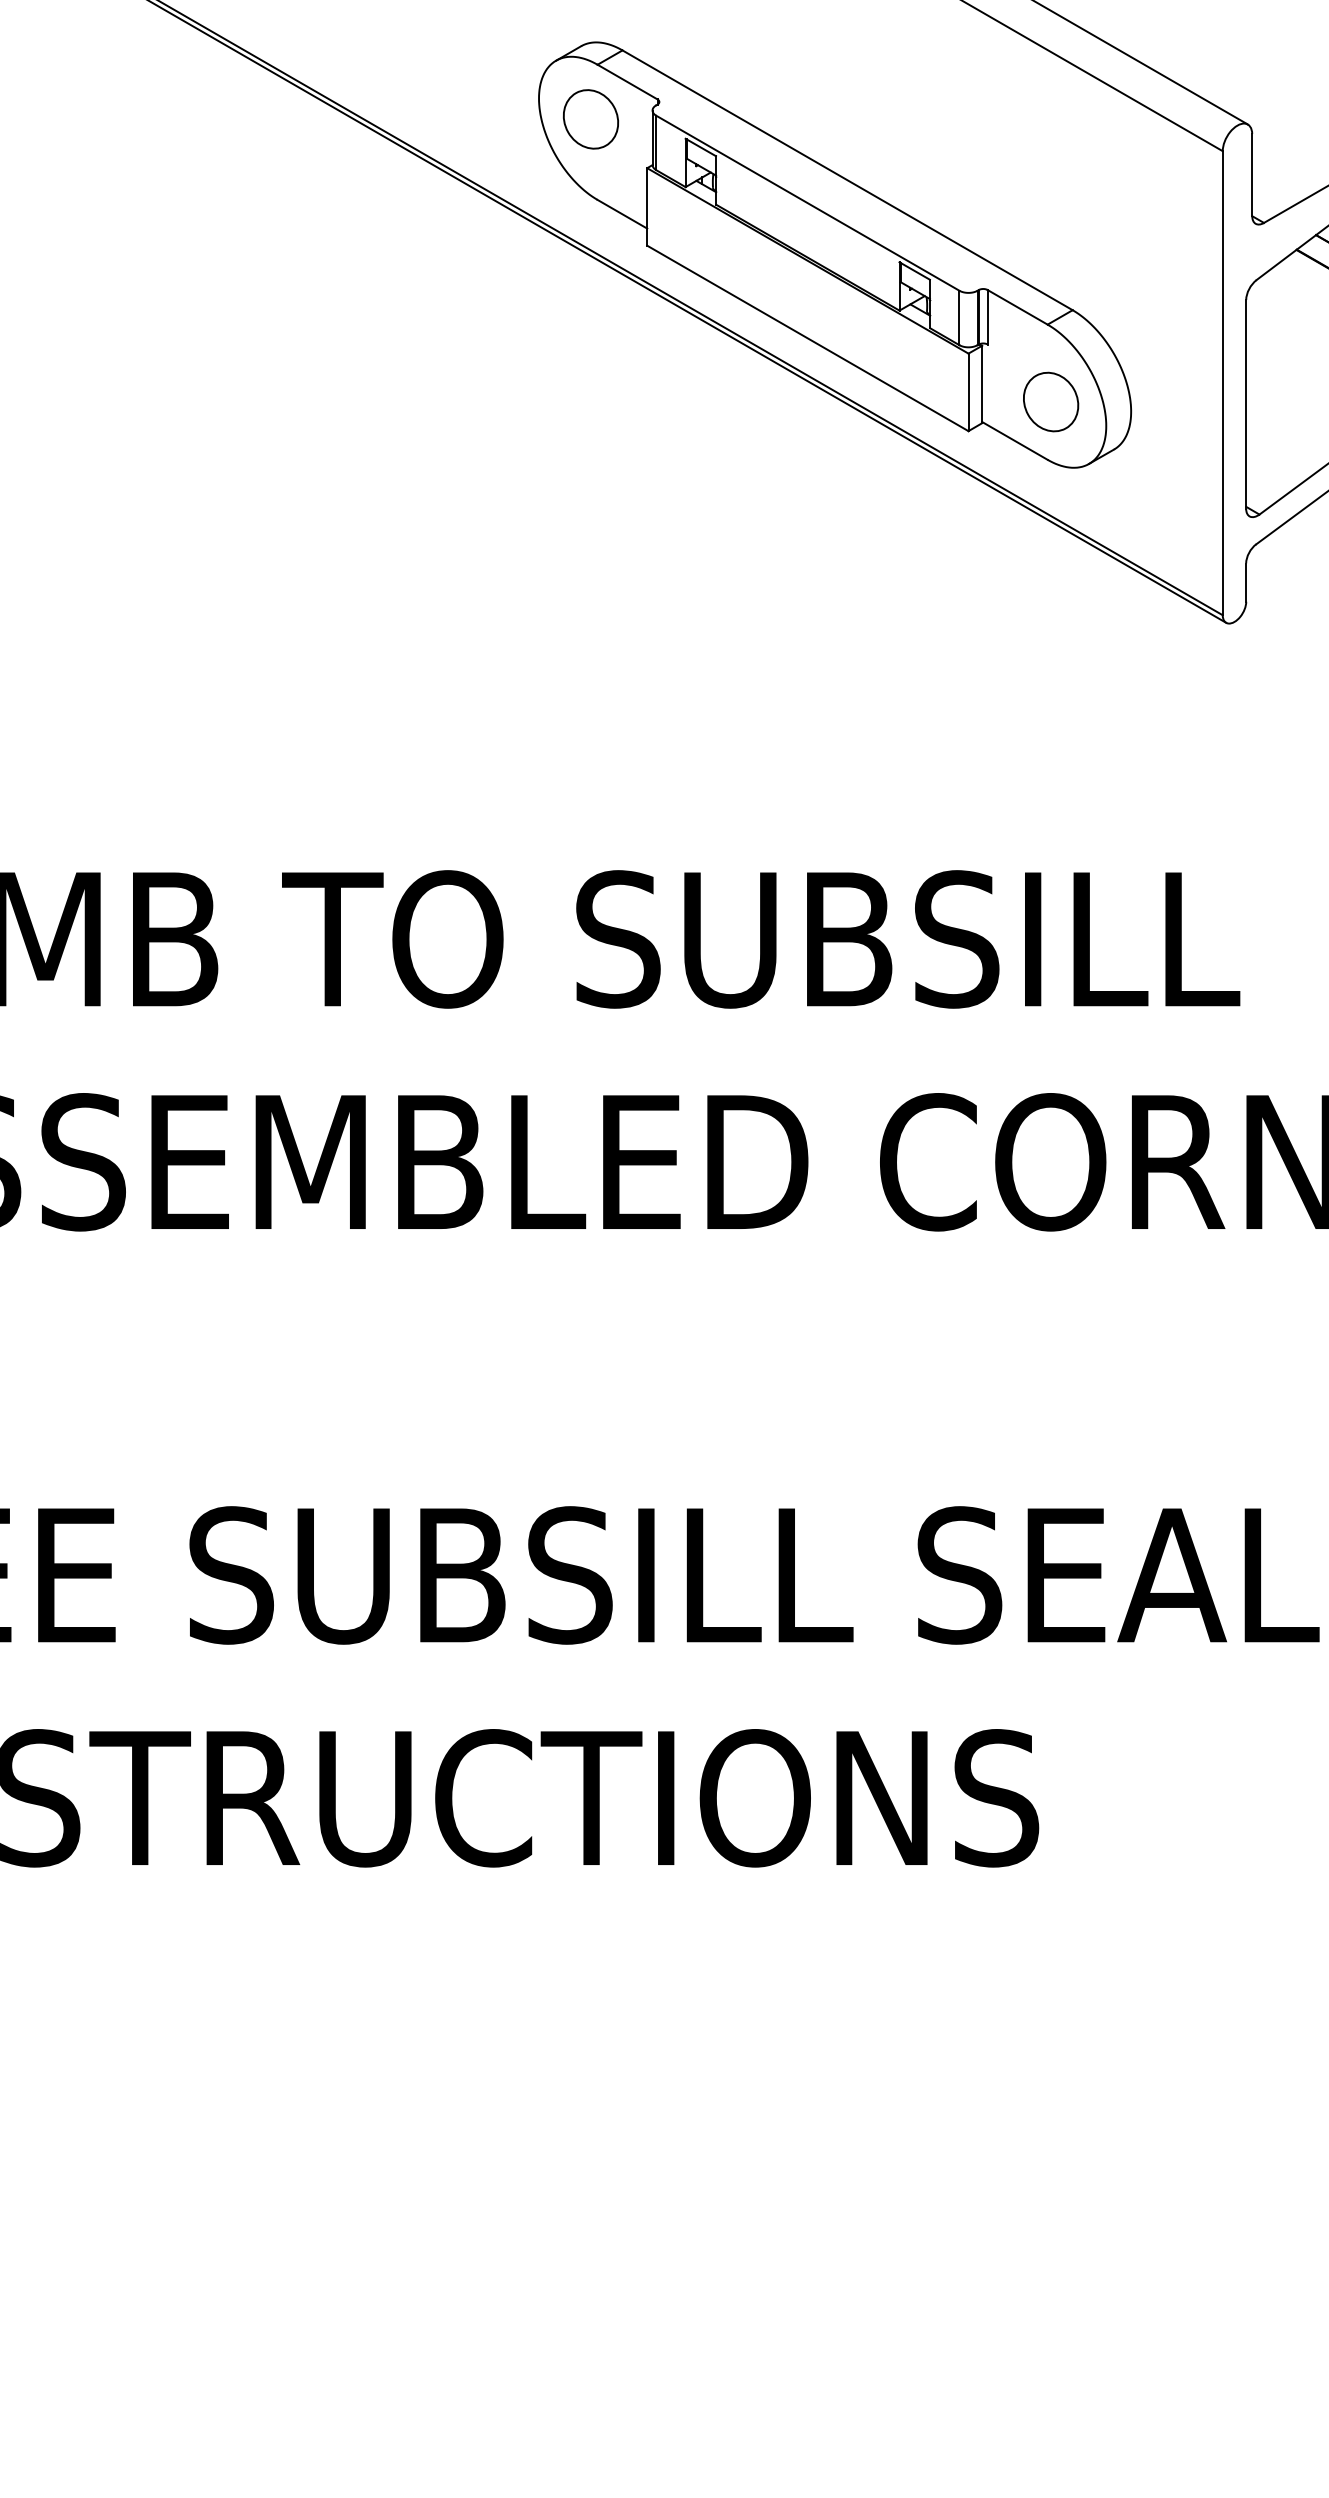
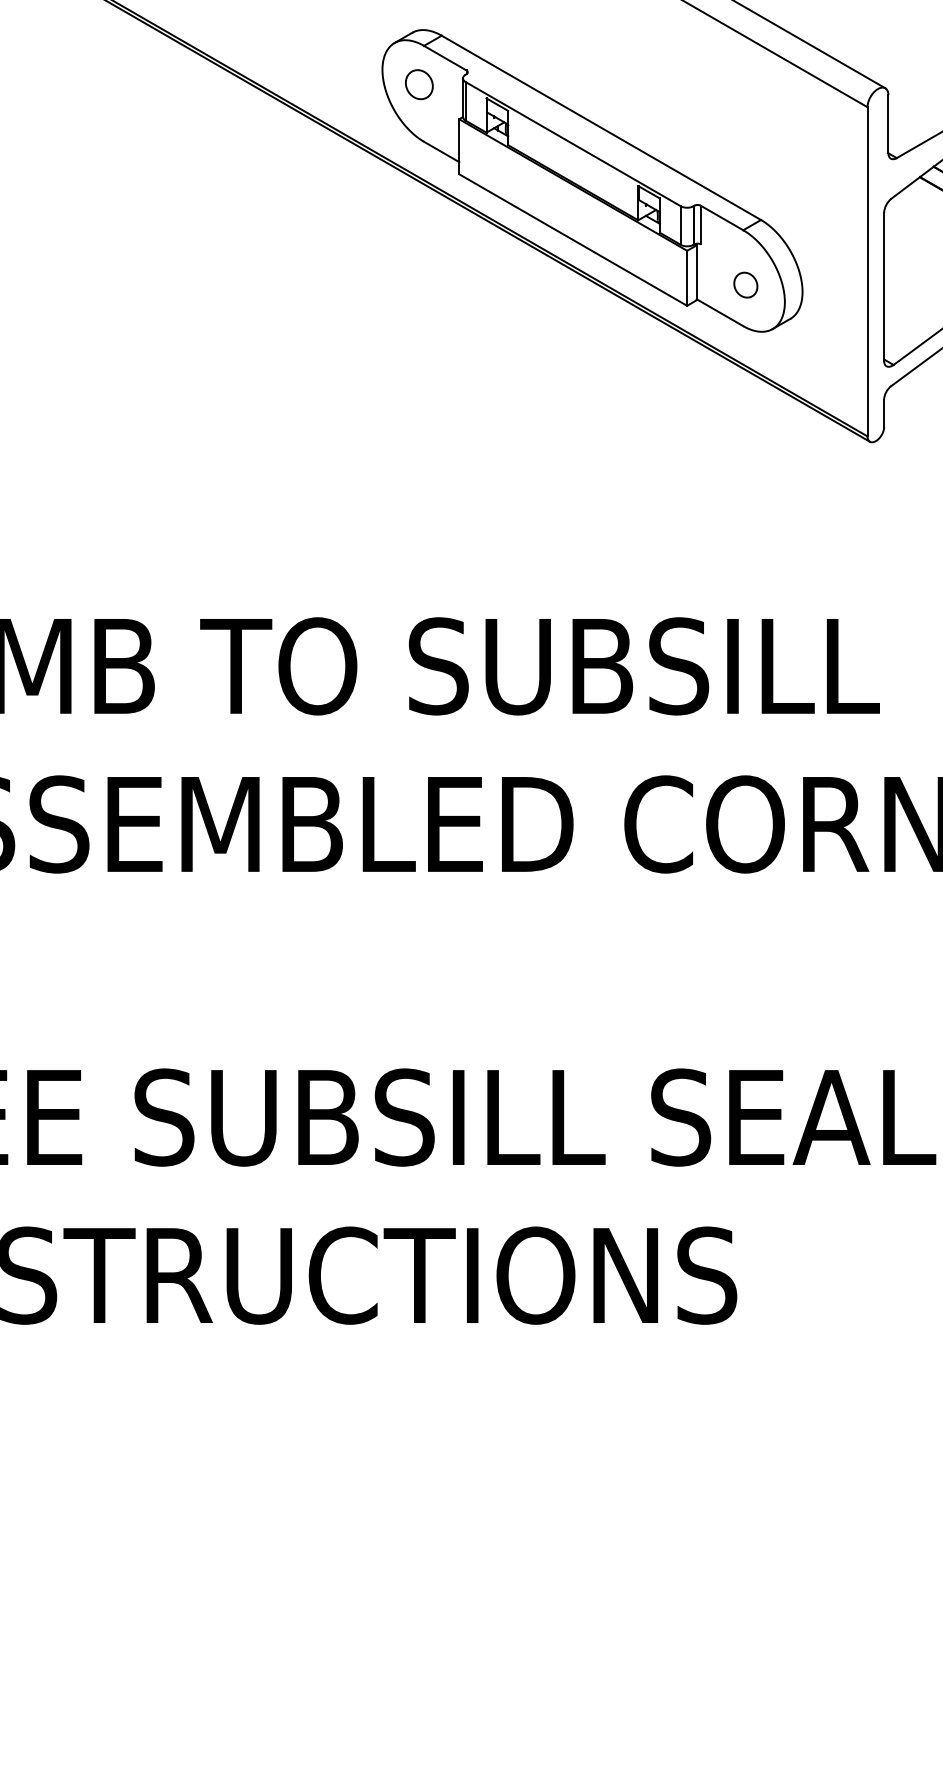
part: (590, 119) -> (419, 84), size x0.7
part: (1051, 401) -> (746, 284), size x0.6

